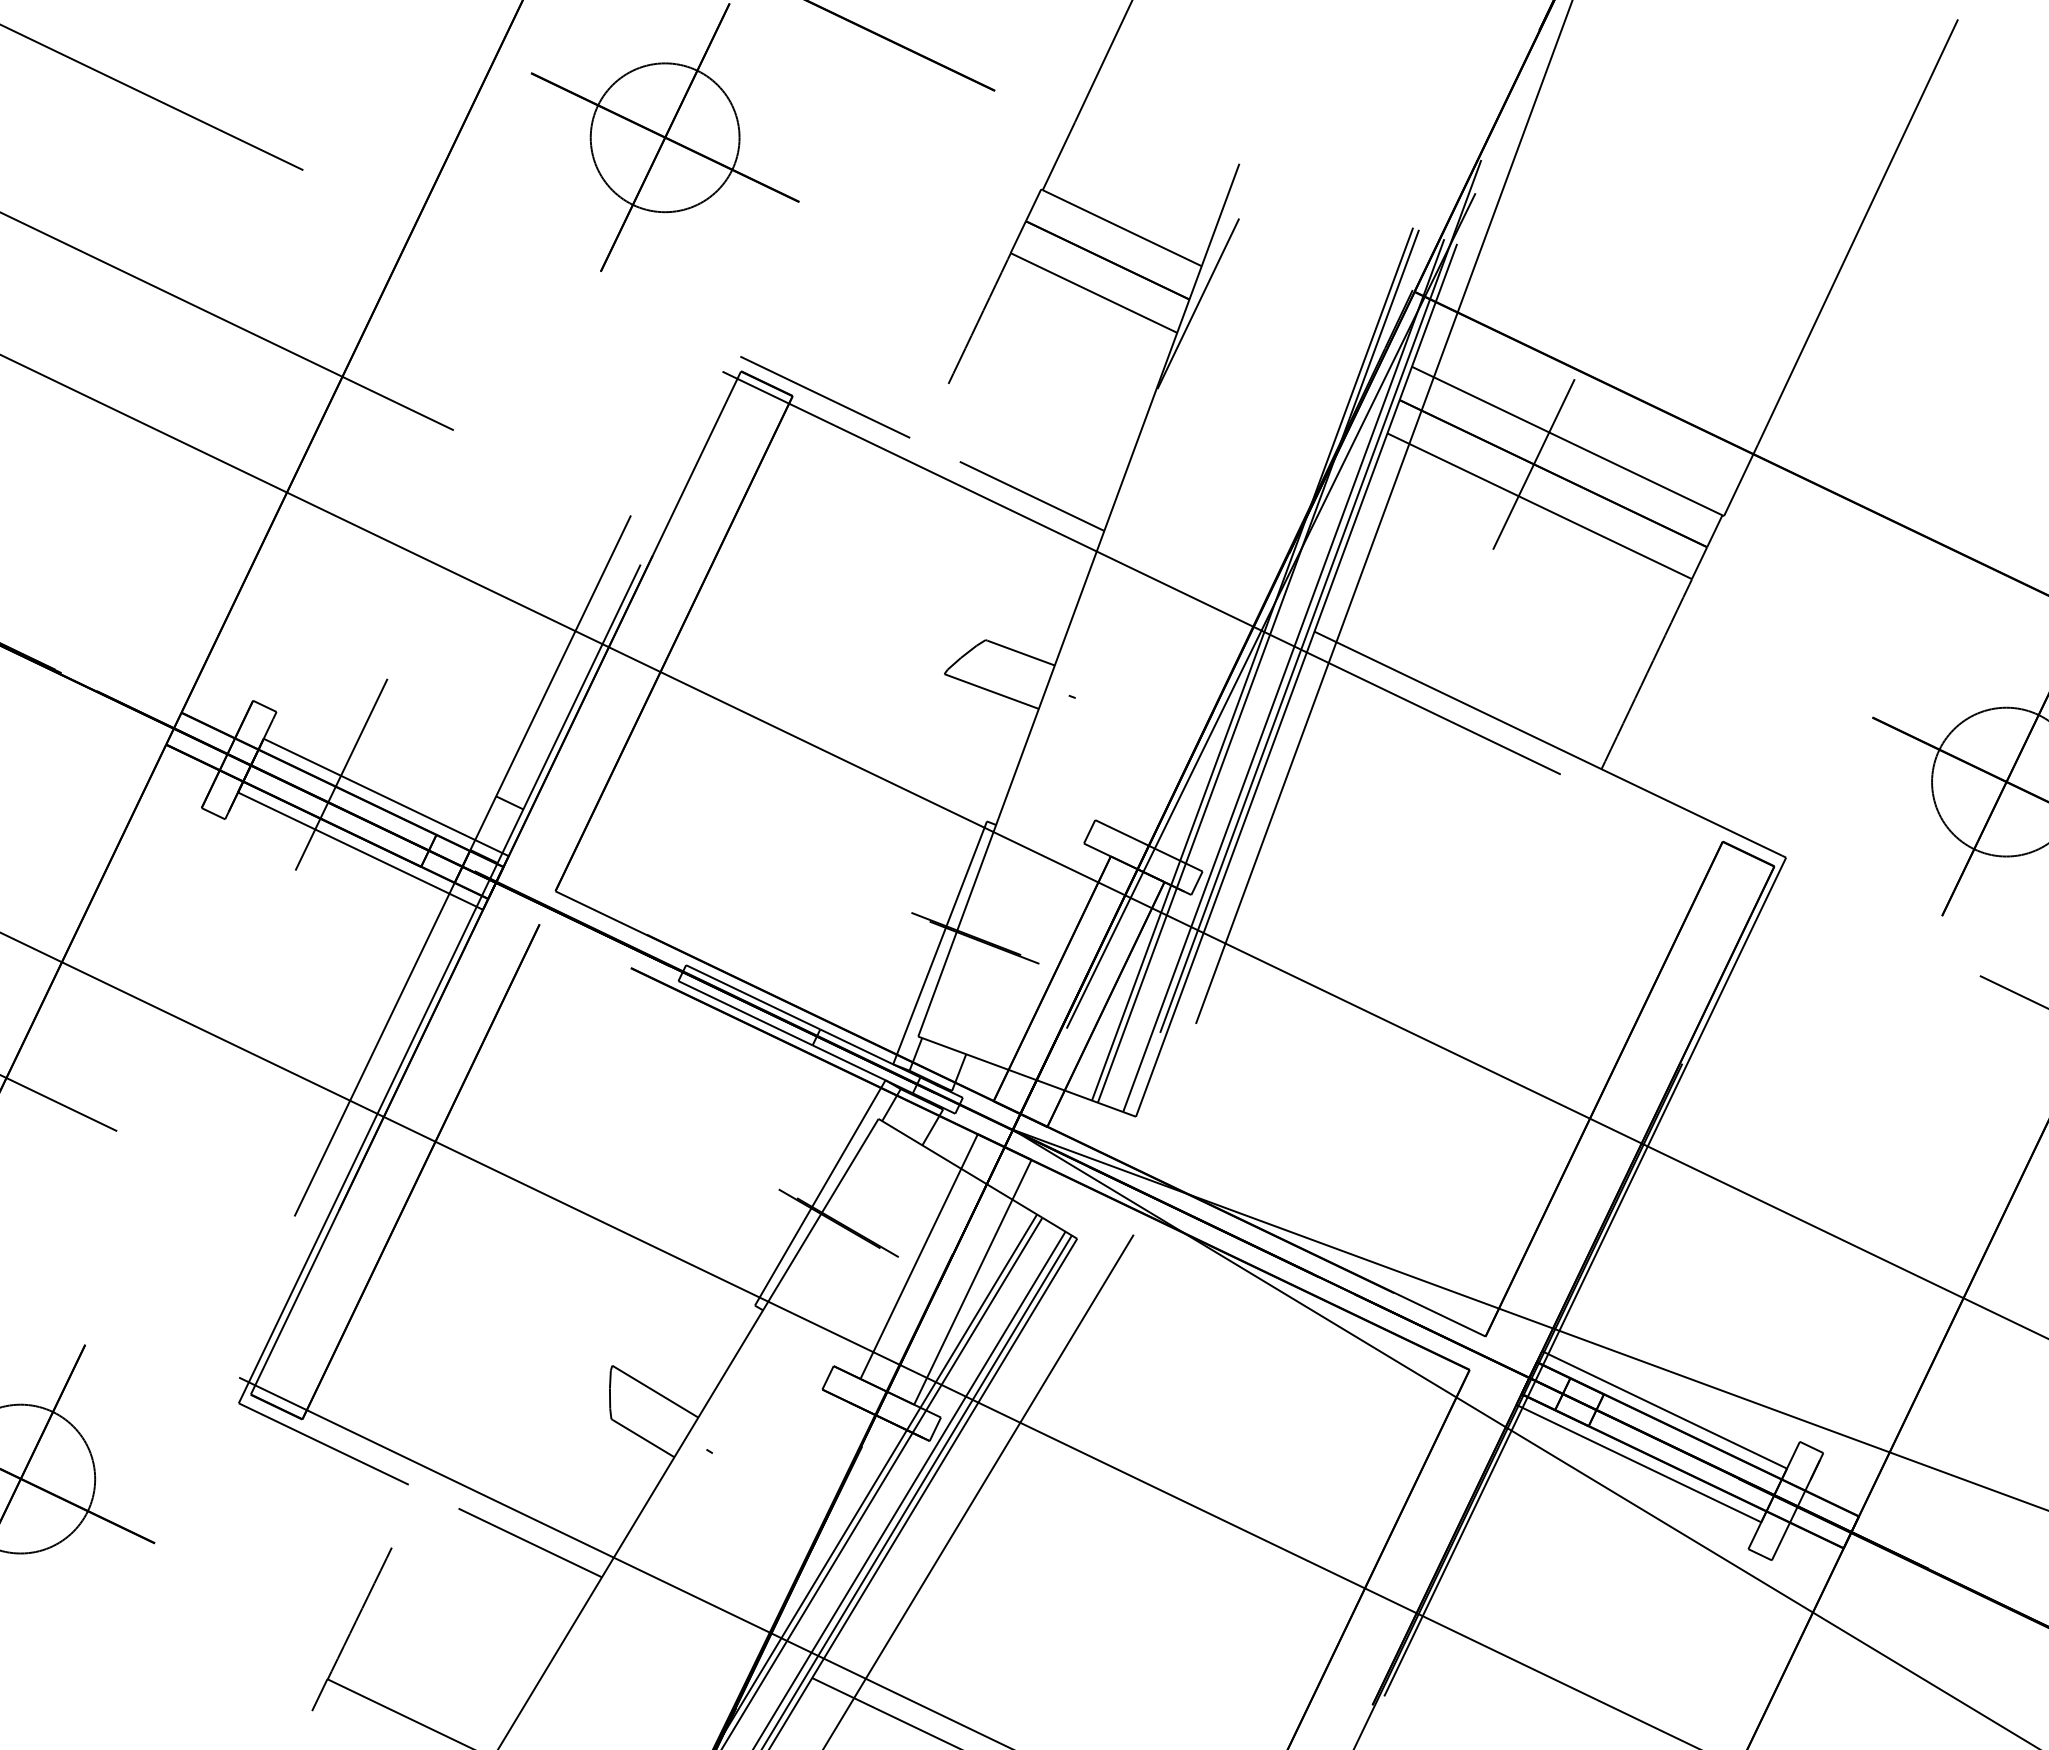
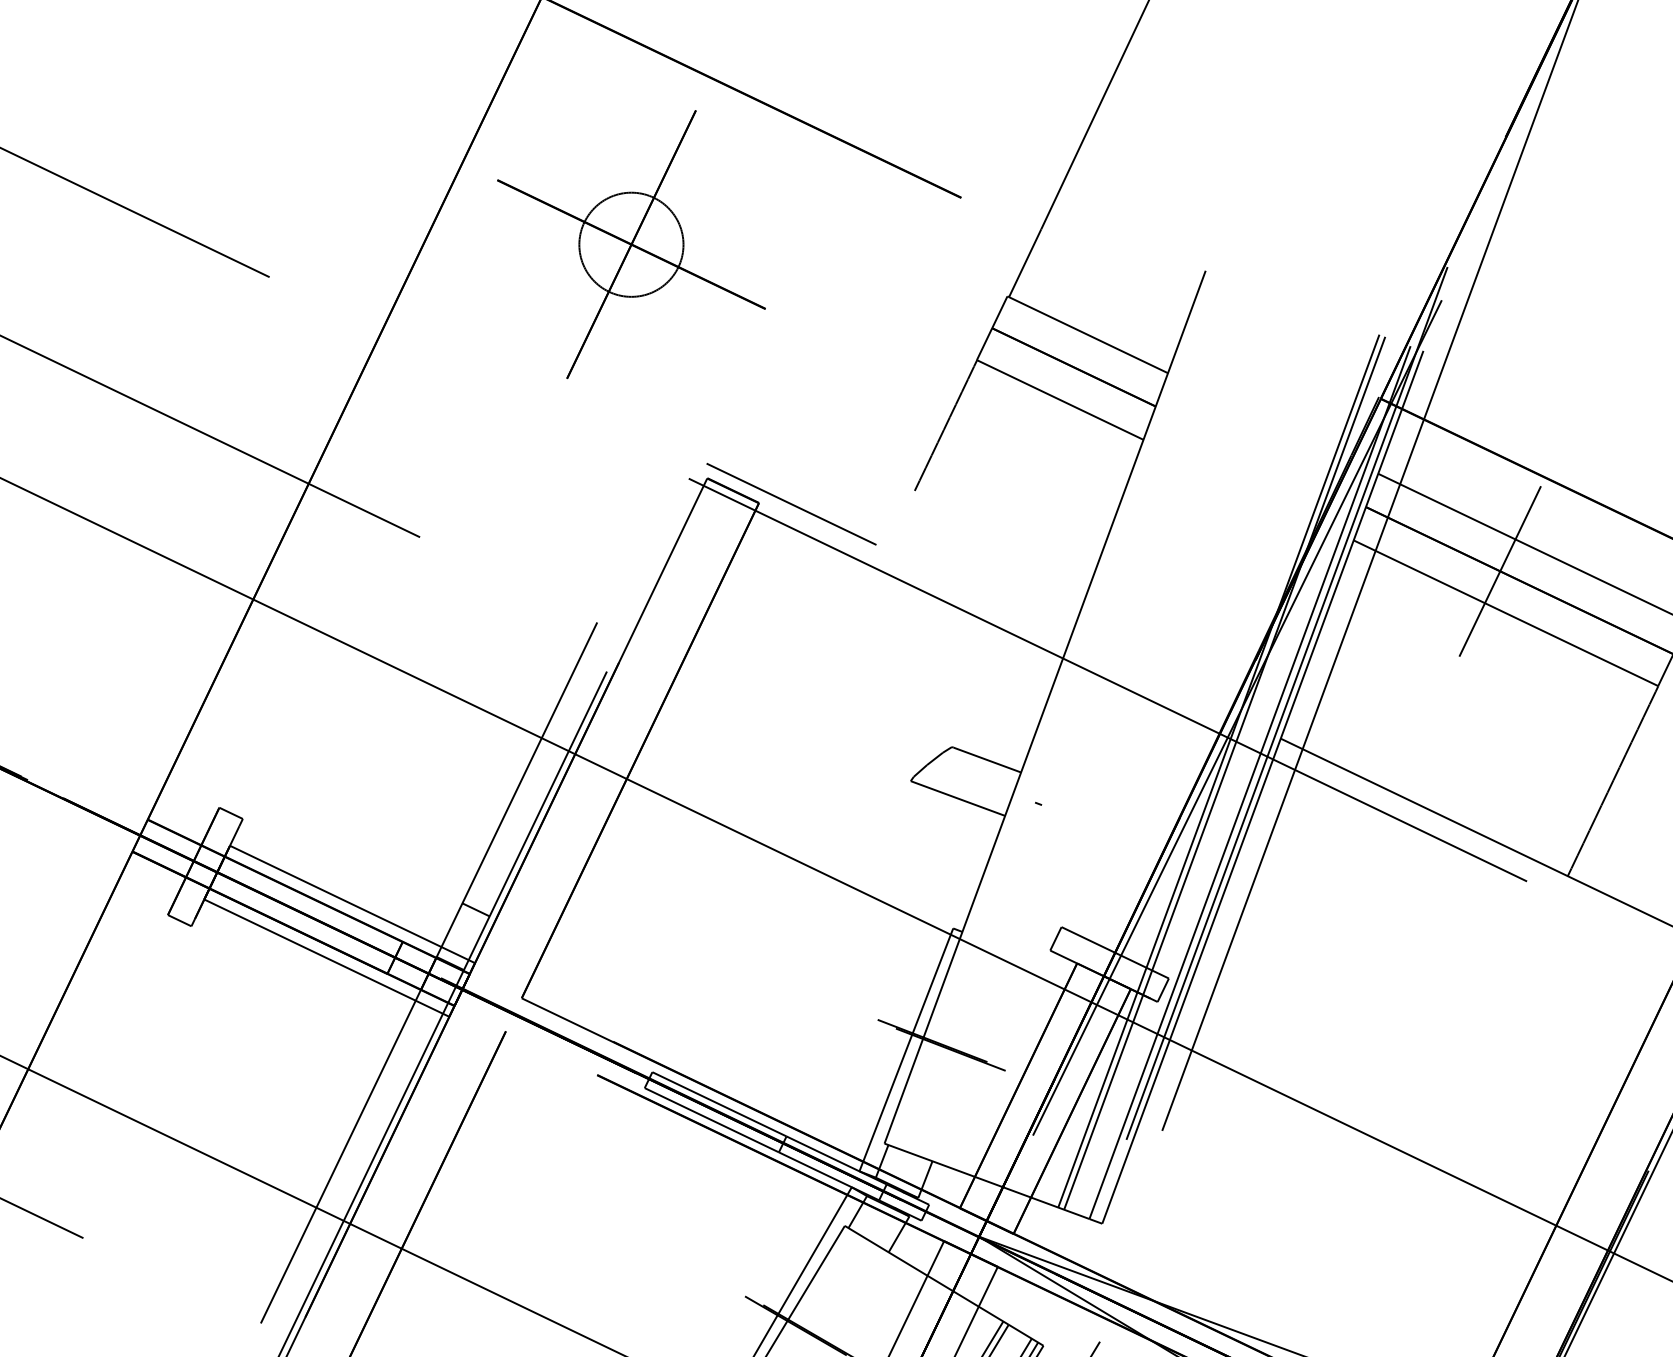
circle: (664, 137) -> (630, 244), size x0.7
line: (1198, 303) -> (1164, 410), removed
line: (1031, 495) -> (997, 602), removed
line: (341, 774) -> (307, 881), removed

